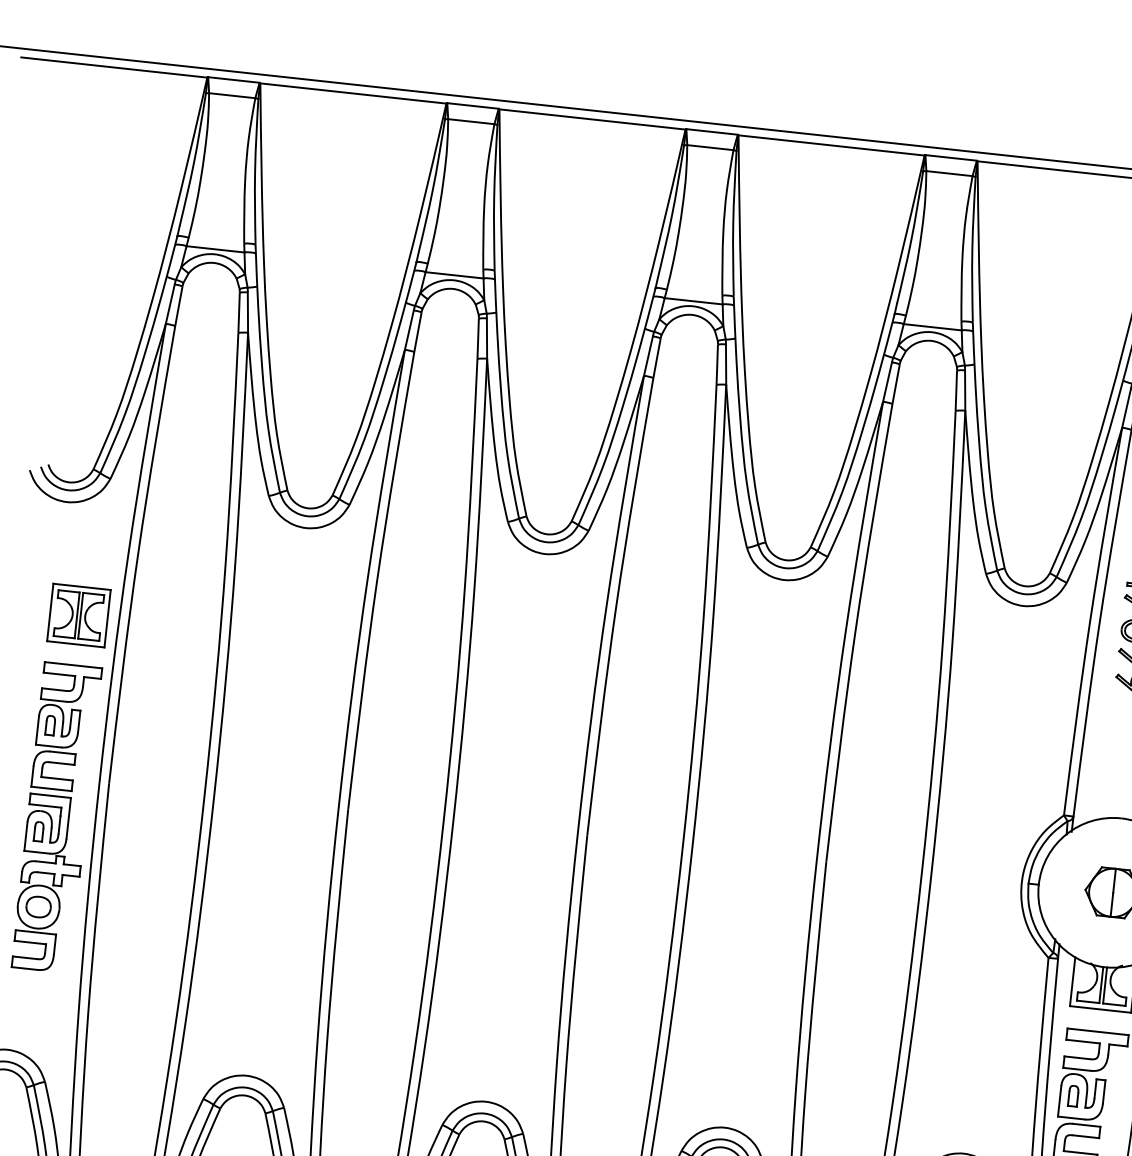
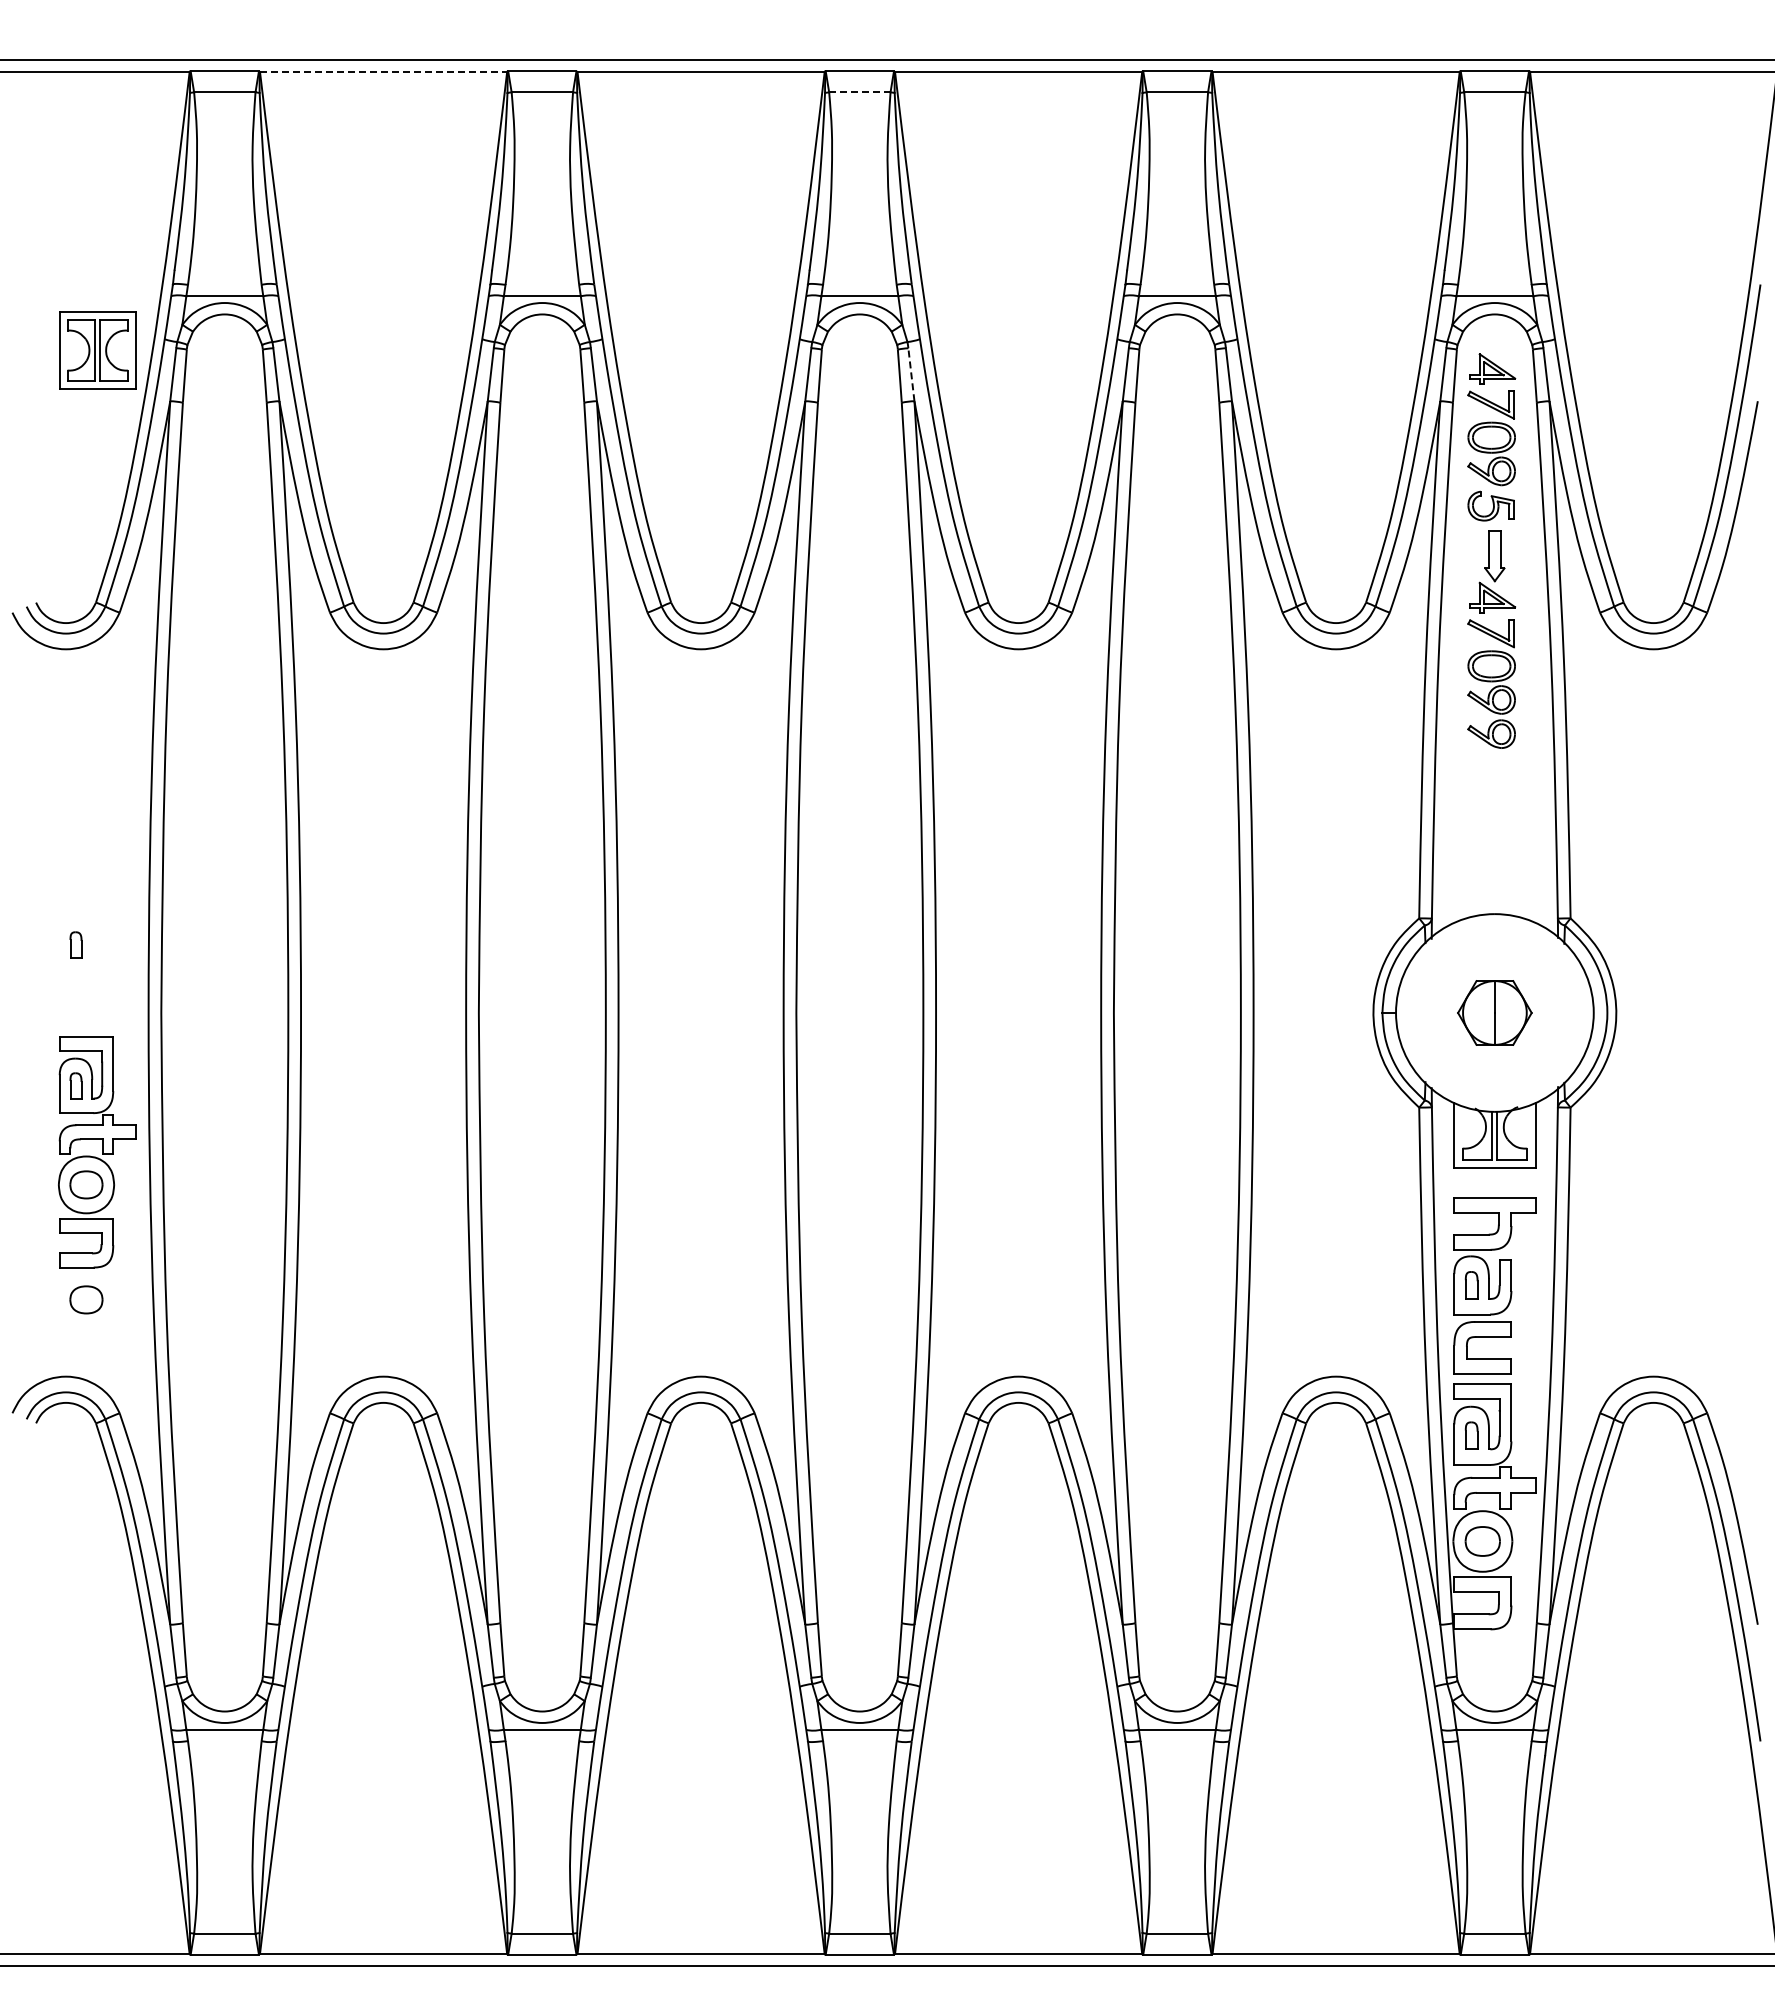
line: (353, 93) -> (383, 72), solid -> dashed
line: (710, 147) -> (859, 92), solid -> dashed
line: (726, 364) -> (911, 374), solid -> dashed
part: (78, 615) -> (97, 350), moved
part: (66, 727) -> (97, 945), removed
part: (29, 993) -> (86, 1299), added

